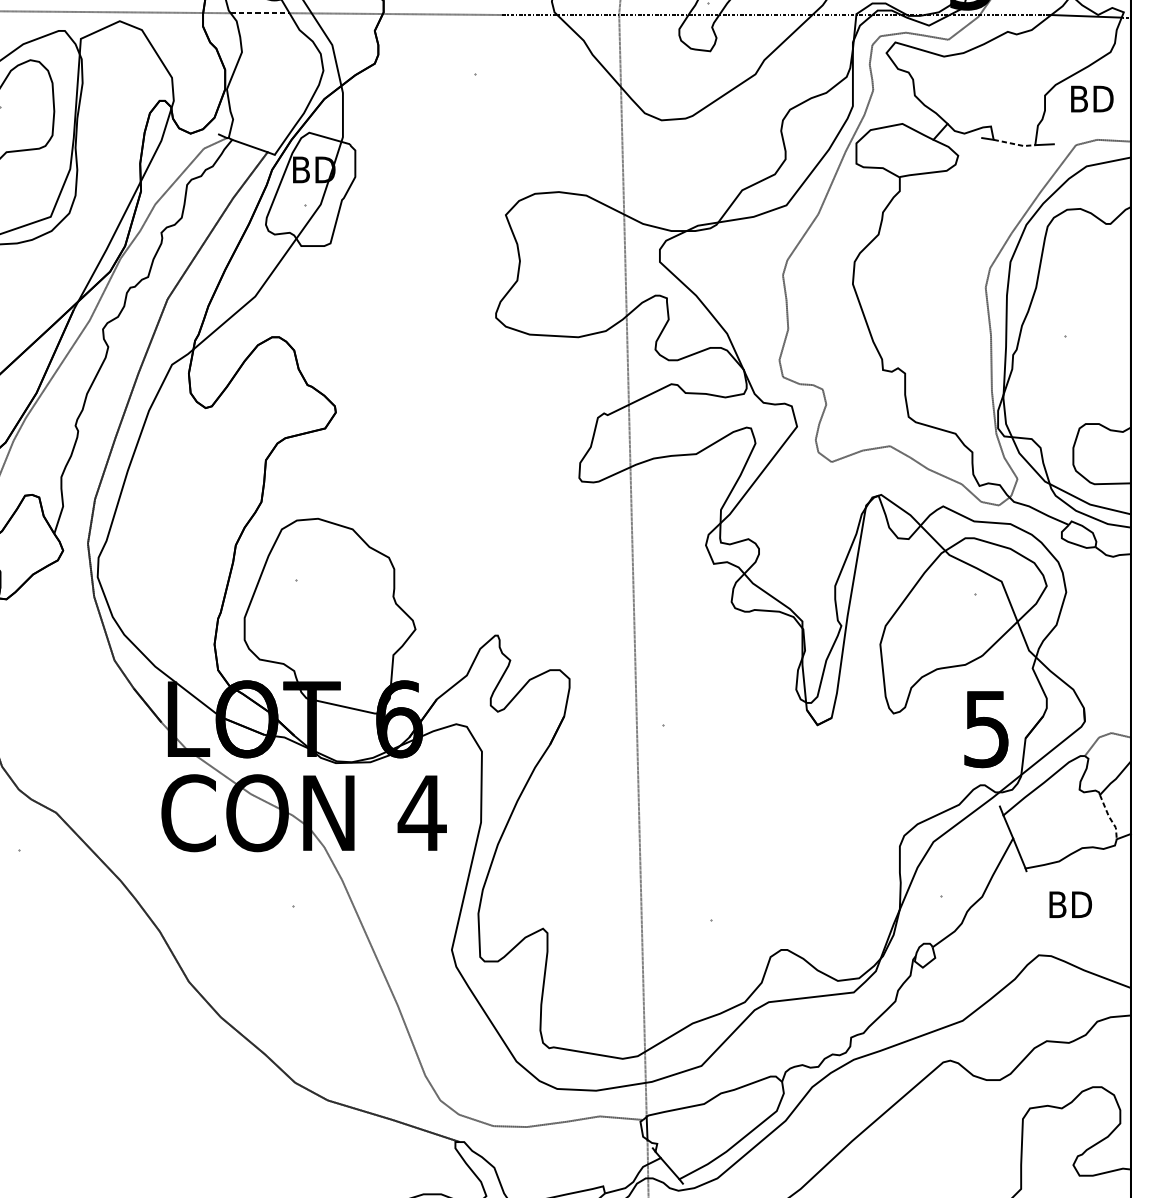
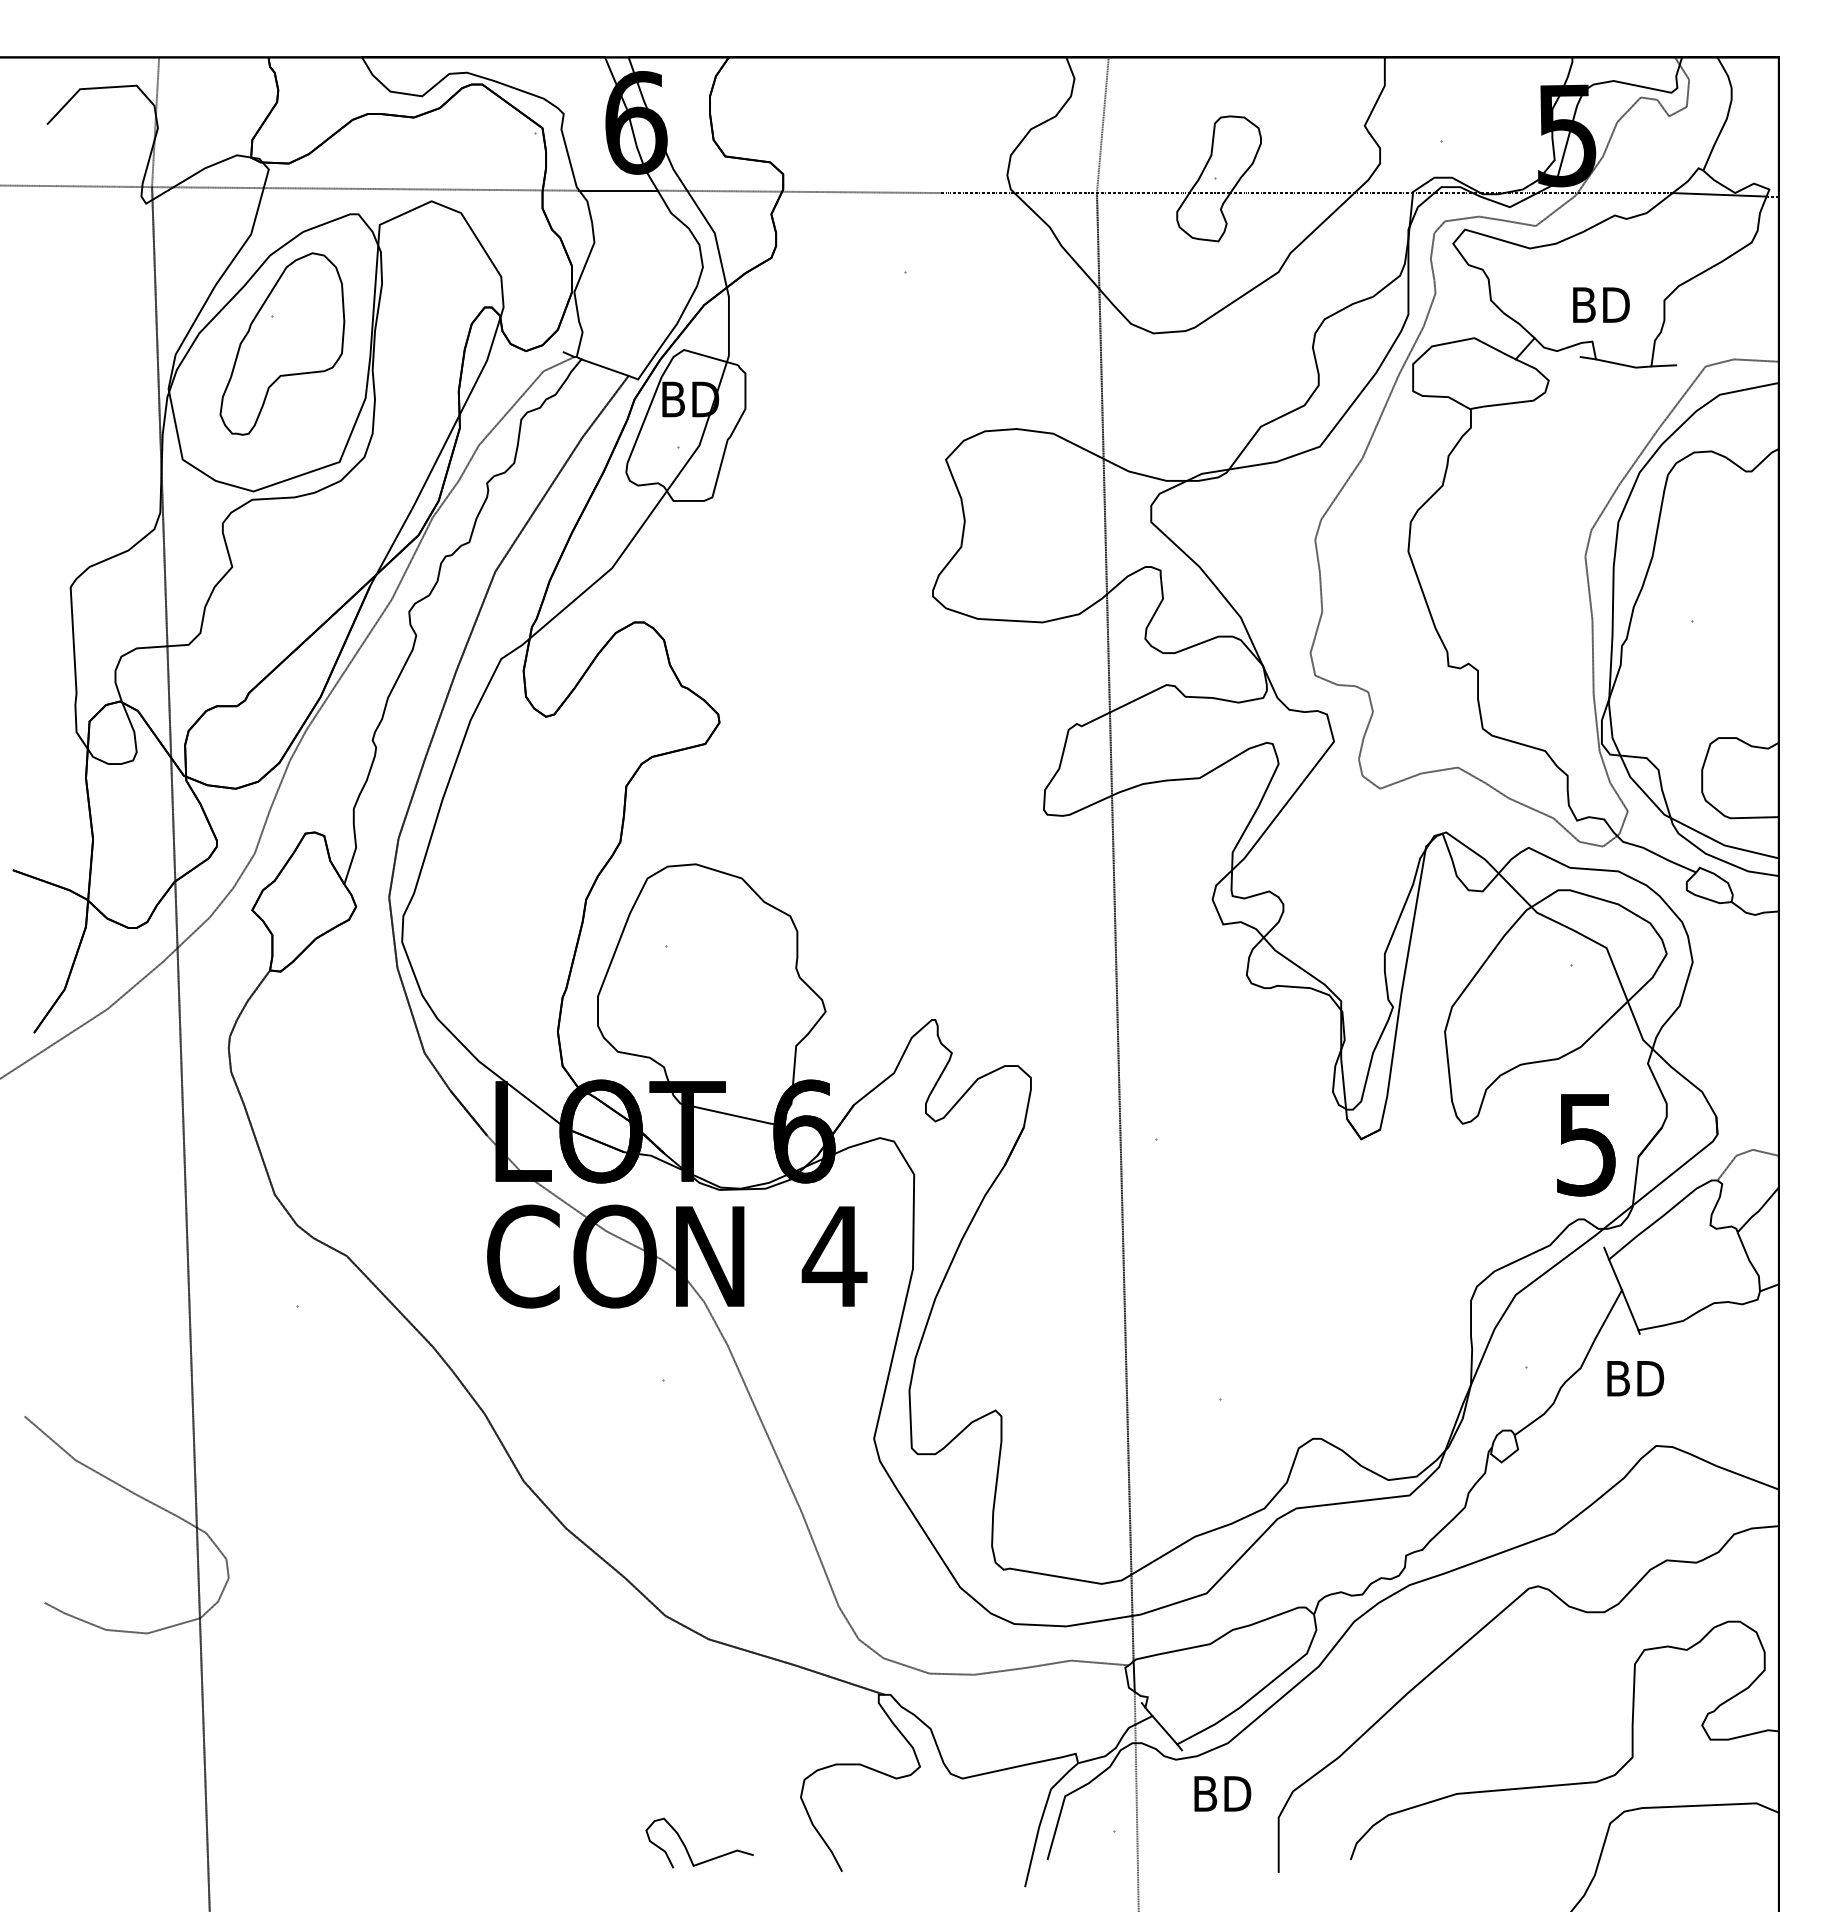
line: (260, 13) -> (618, 190), dashed -> solid
text: (1092, 98) -> (1601, 304), moved
line: (1015, 144) -> (1624, 365), dashed -> solid
line: (632, 565) -> (1114, 926), added
line: (1109, 817) -> (1750, 1262), dashed -> solid
text: (1070, 904) -> (1635, 1378), moved

